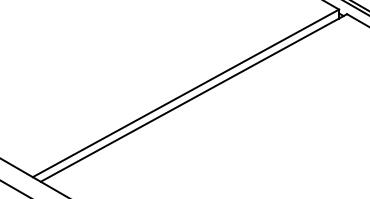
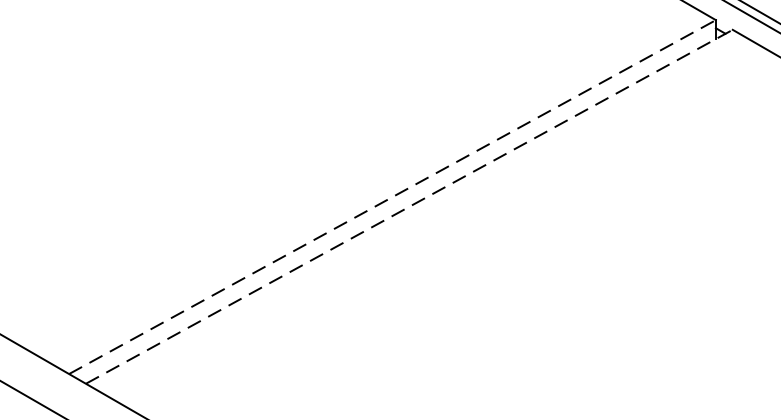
line: (185, 93) -> (391, 197), solid -> dashed
line: (193, 97) -> (408, 205), solid -> dashed

